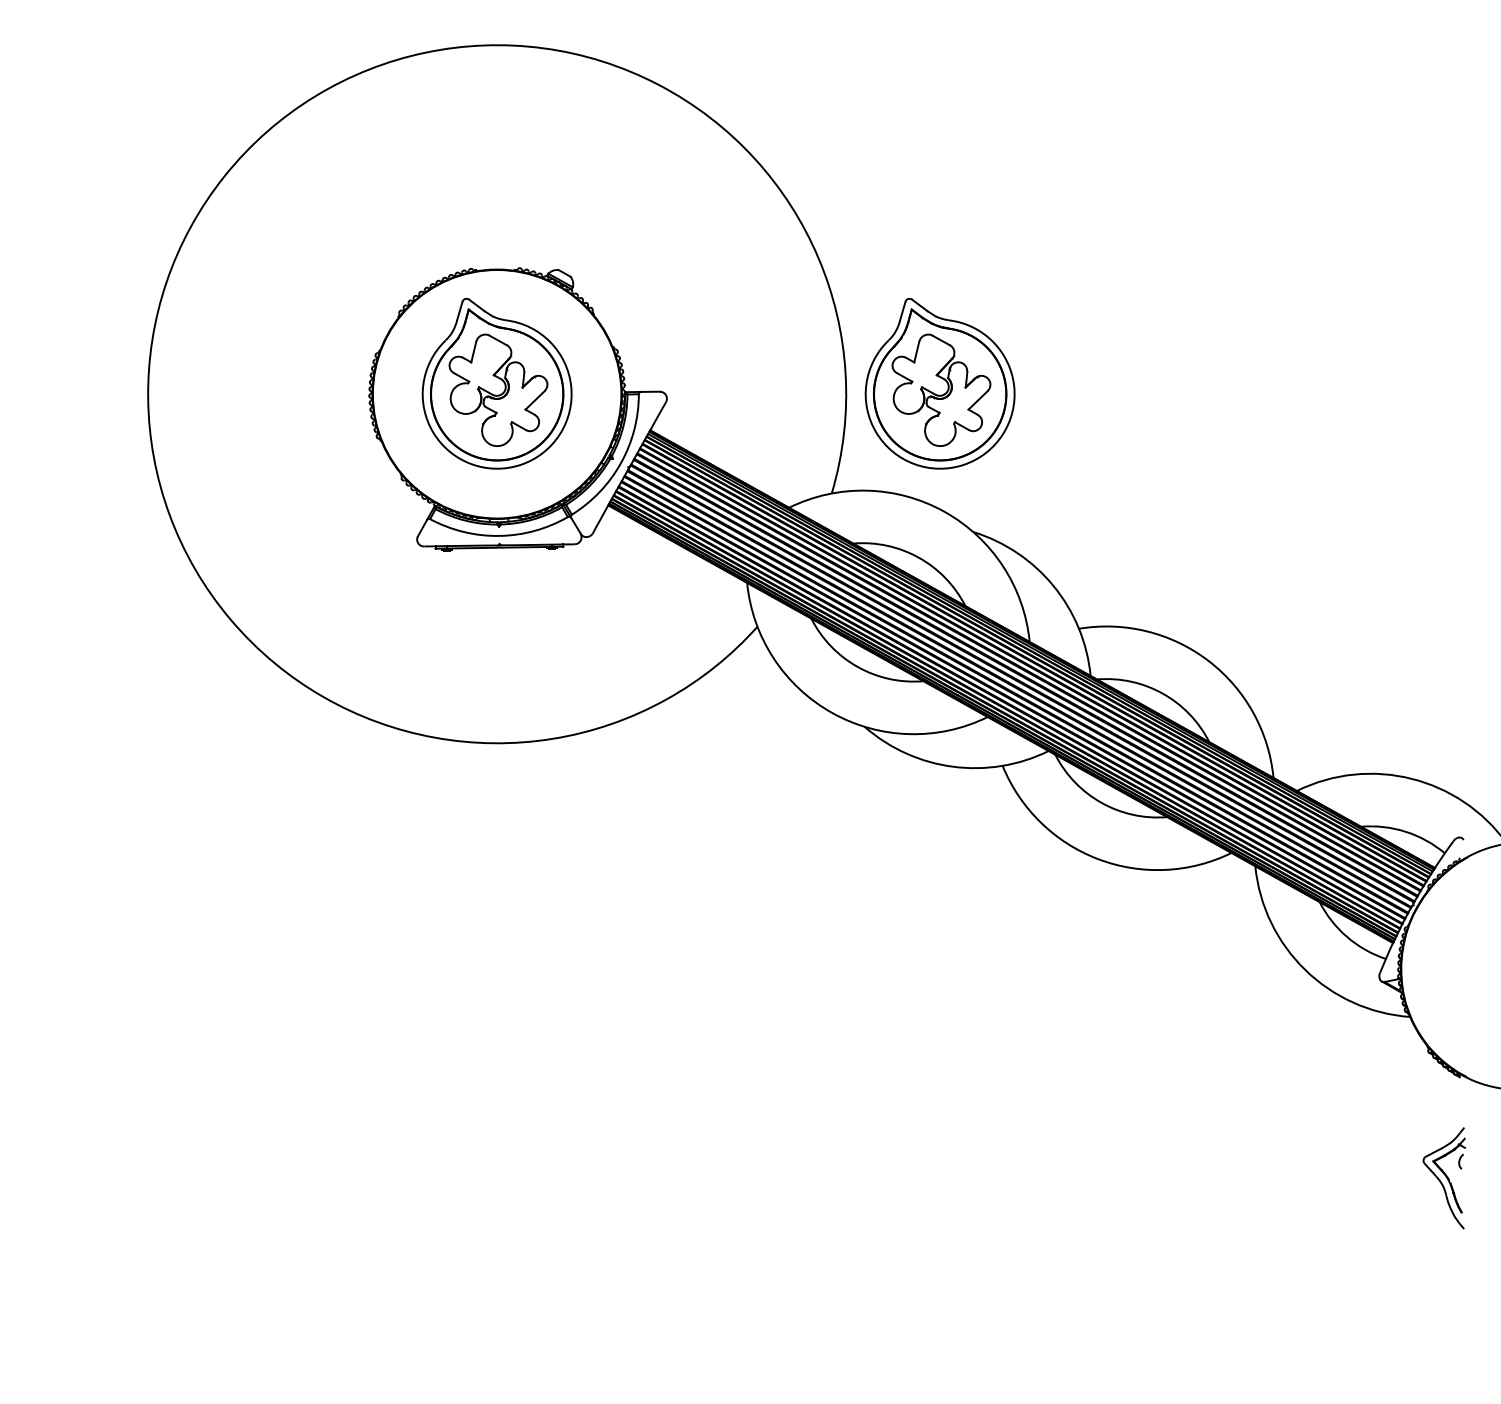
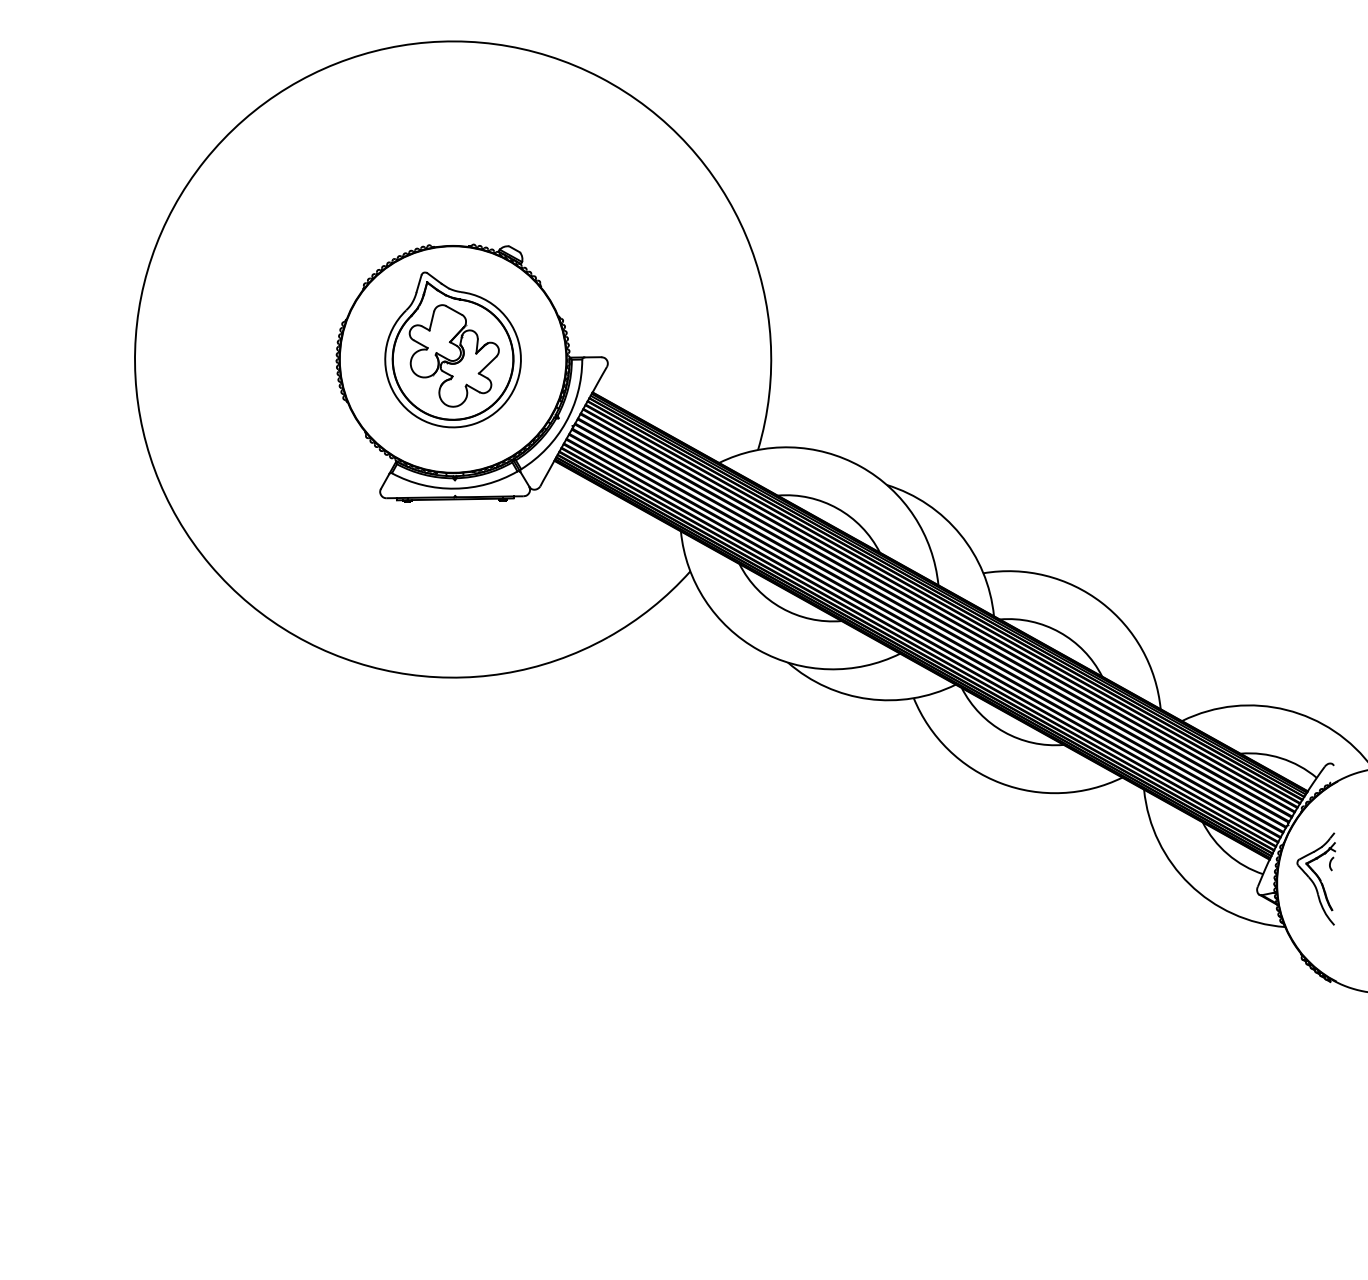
part: (939, 383) -> (856, 349), removed
part: (1443, 1178) -> (1315, 879), moved

